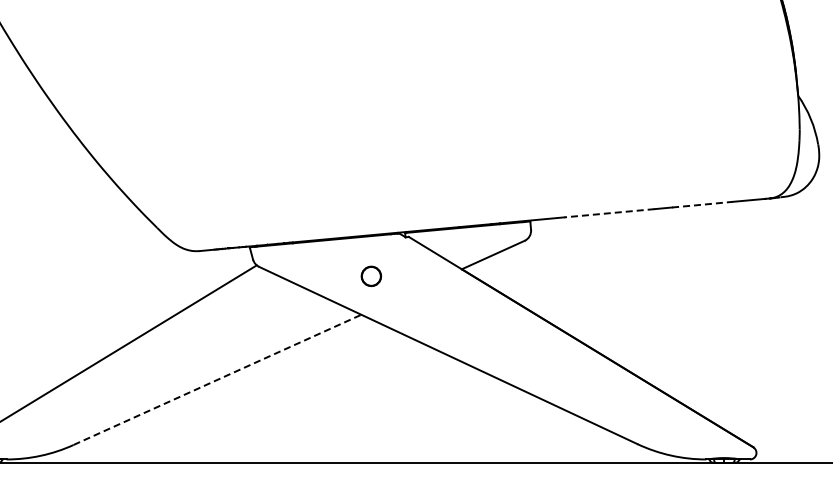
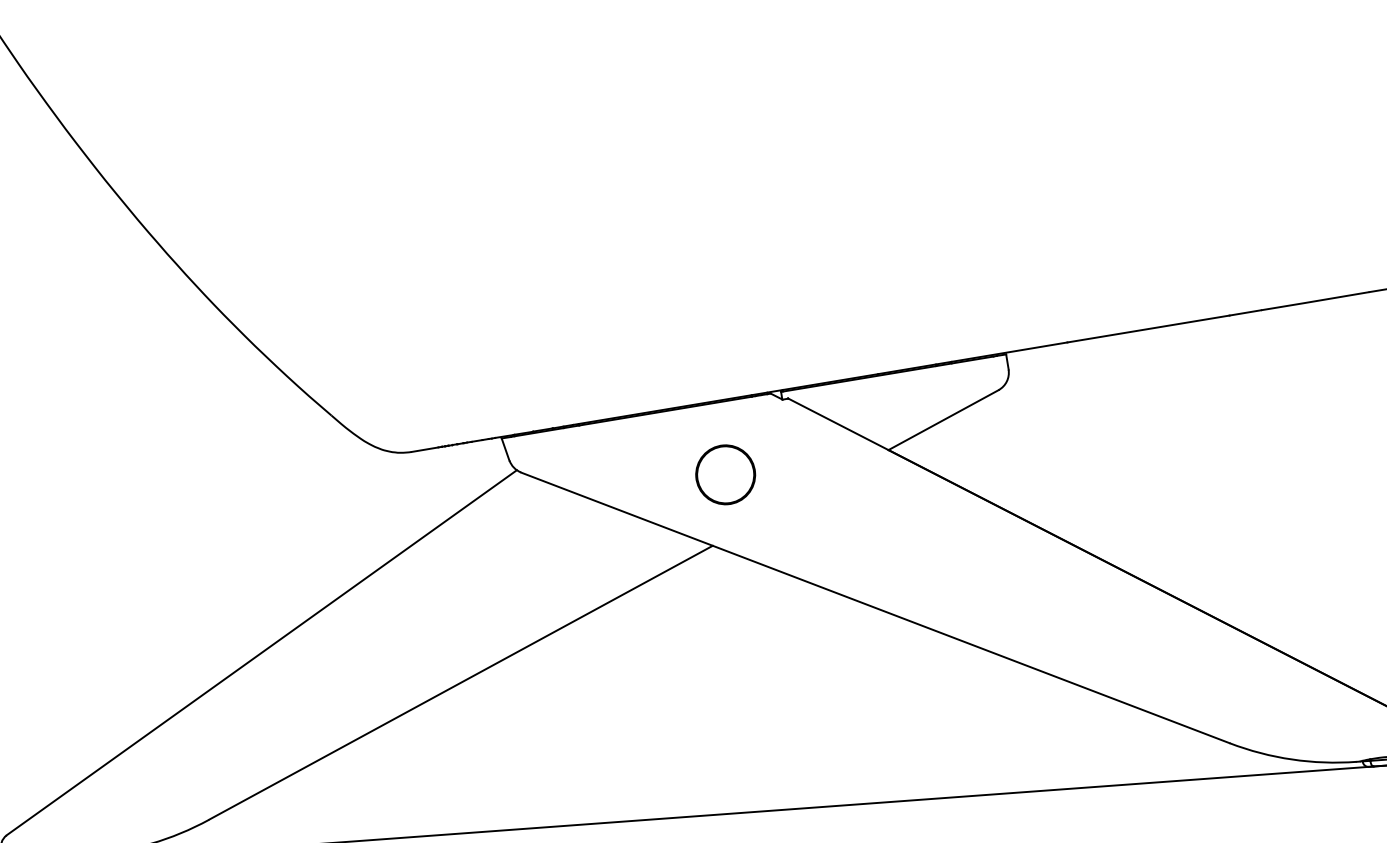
line: (701, 204) -> (1313, 300), dashed -> solid
line: (609, 213) -> (1148, 329), dashed -> solid
circle: (371, 276) -> (725, 475), size x1.67
line: (217, 379) -> (460, 682), dashed -> solid

